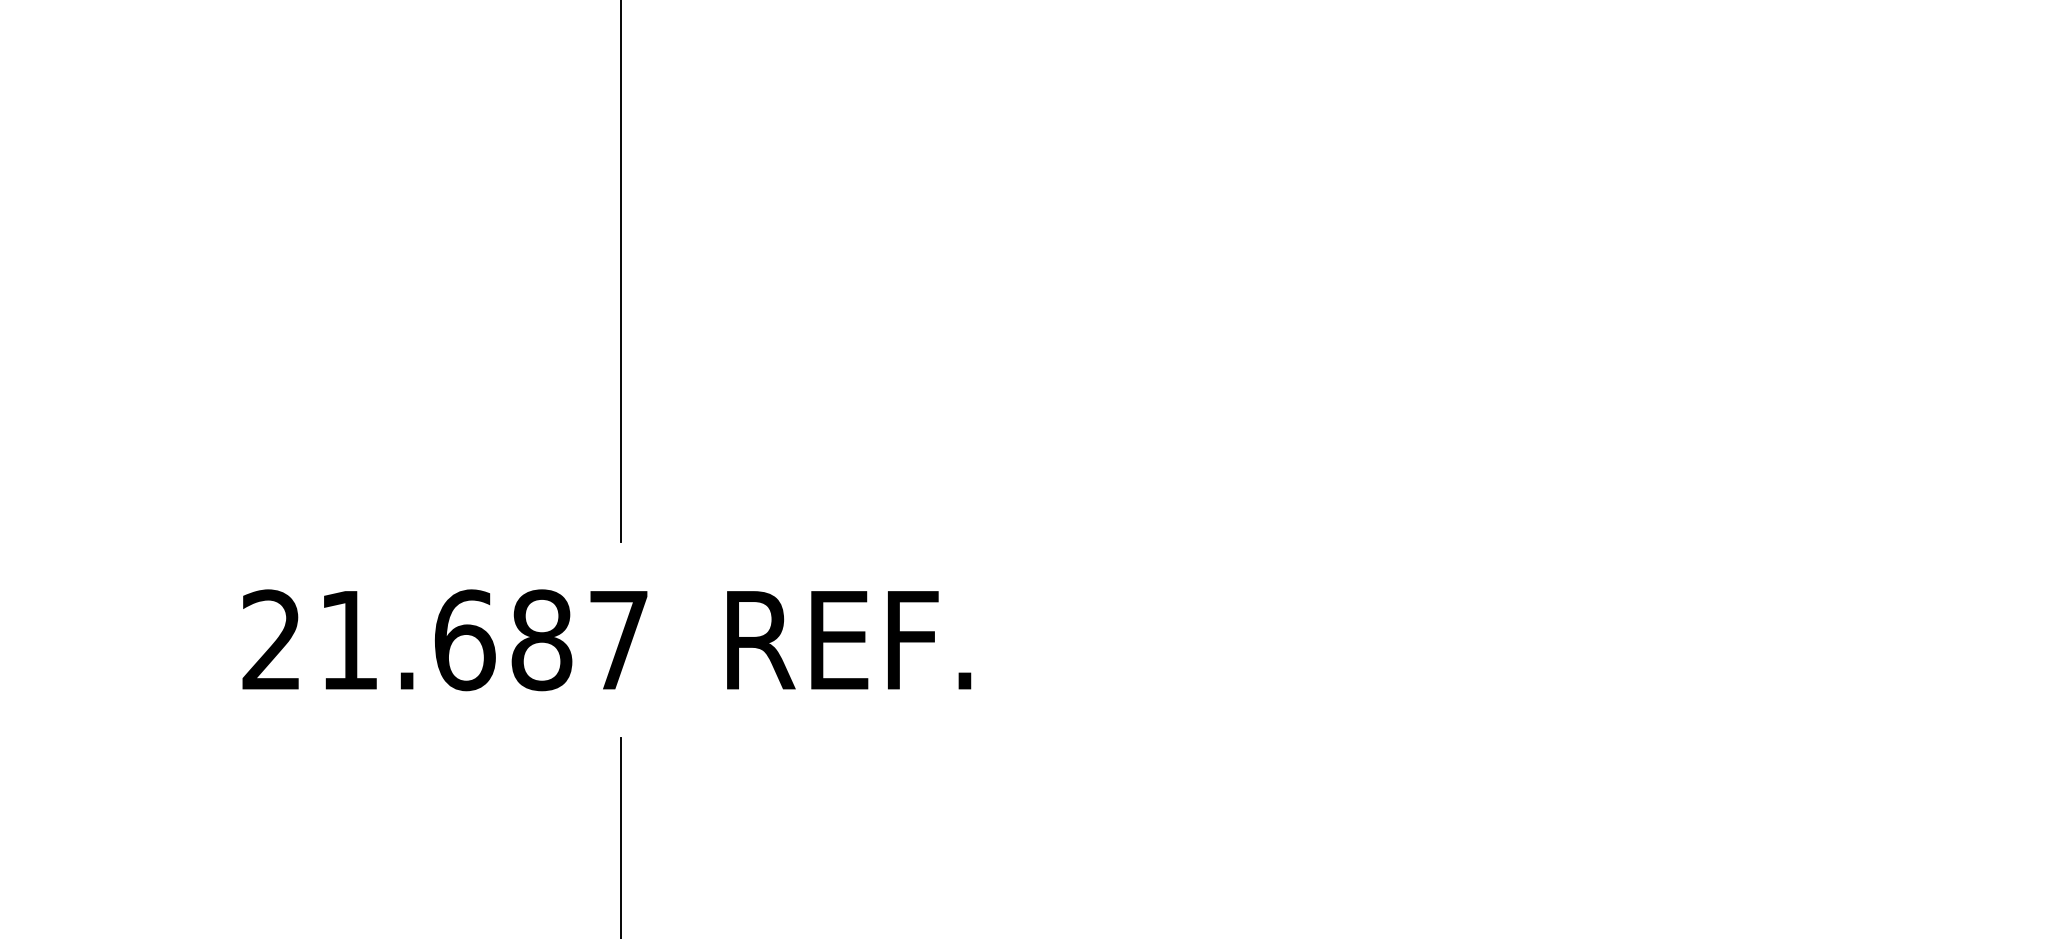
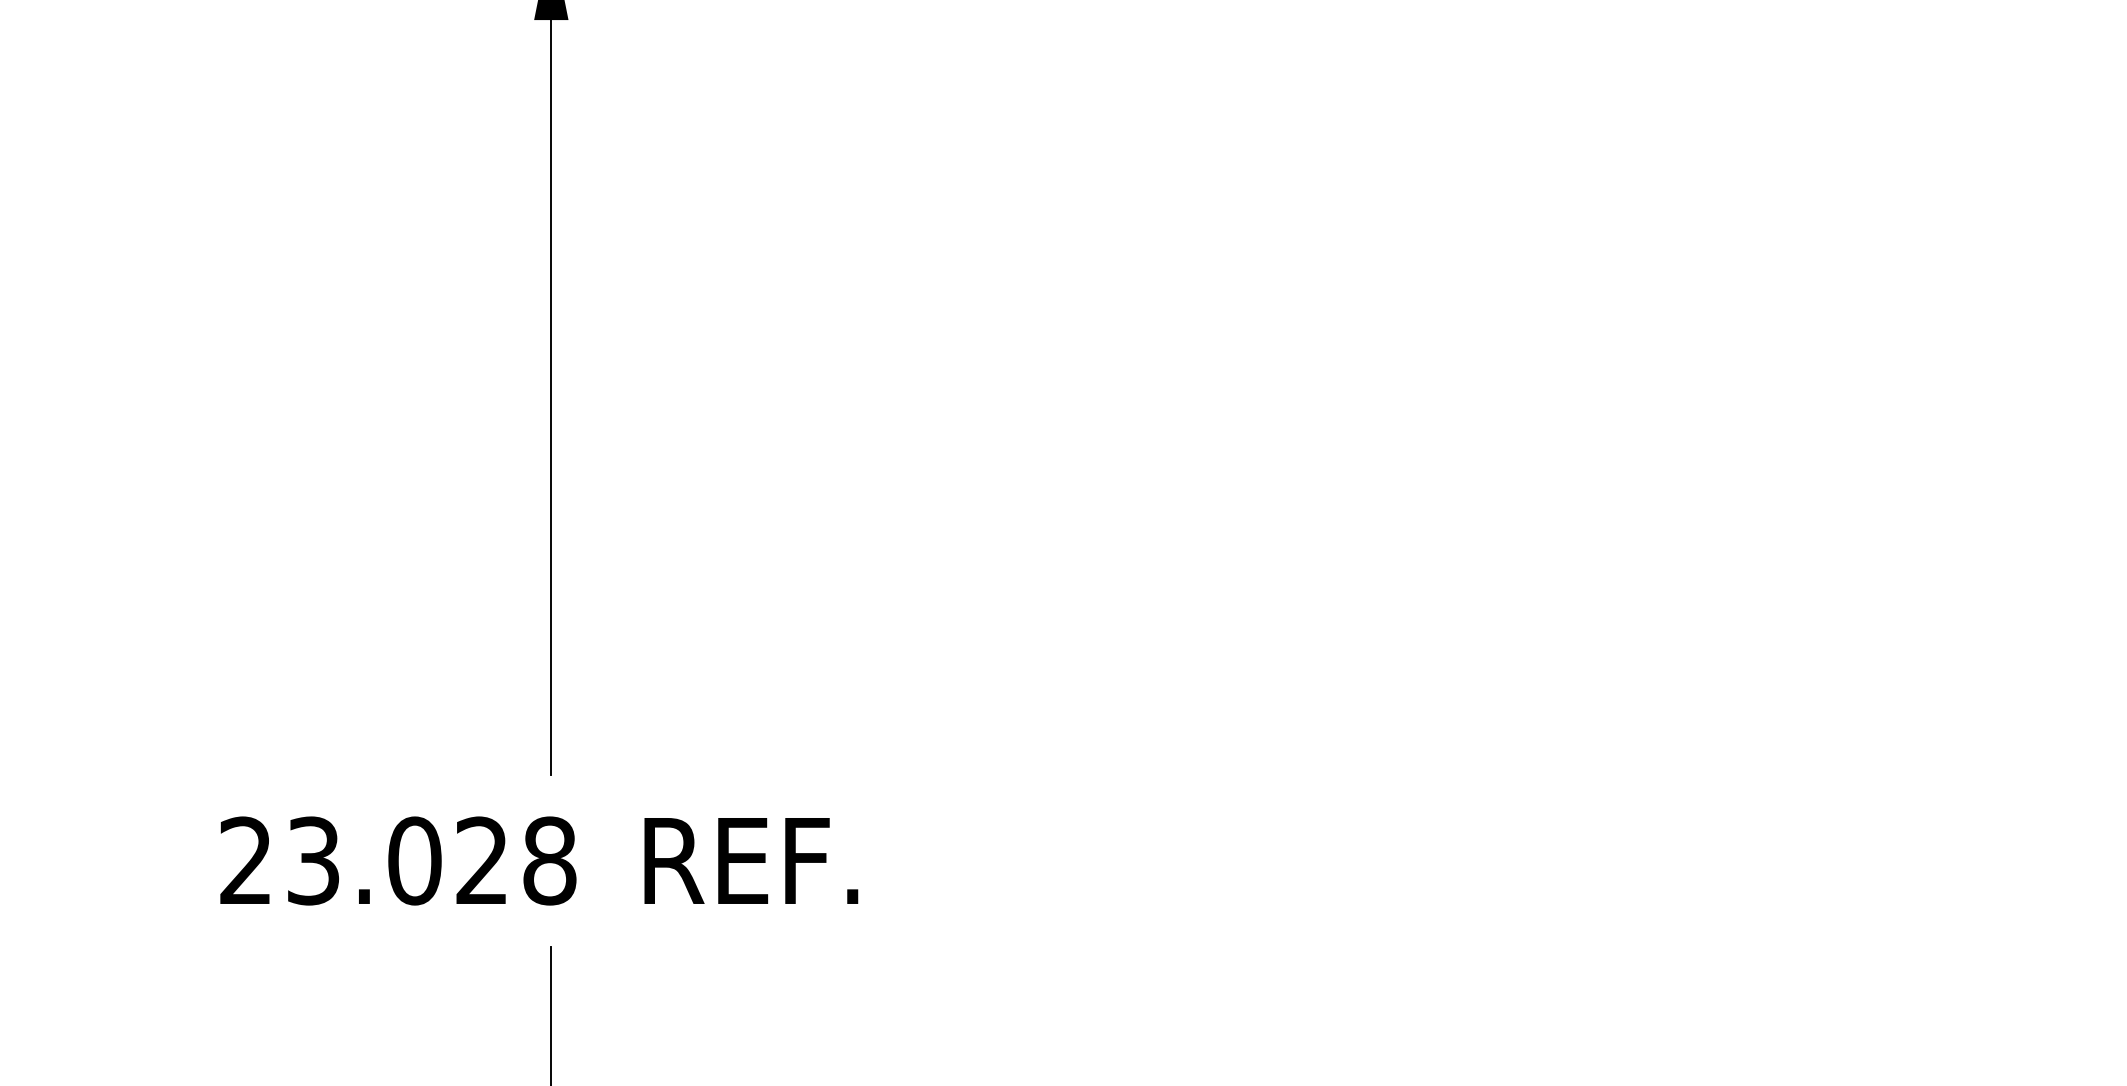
text: (484, 639) -> (432, 860), 21.687 -> 23.028

